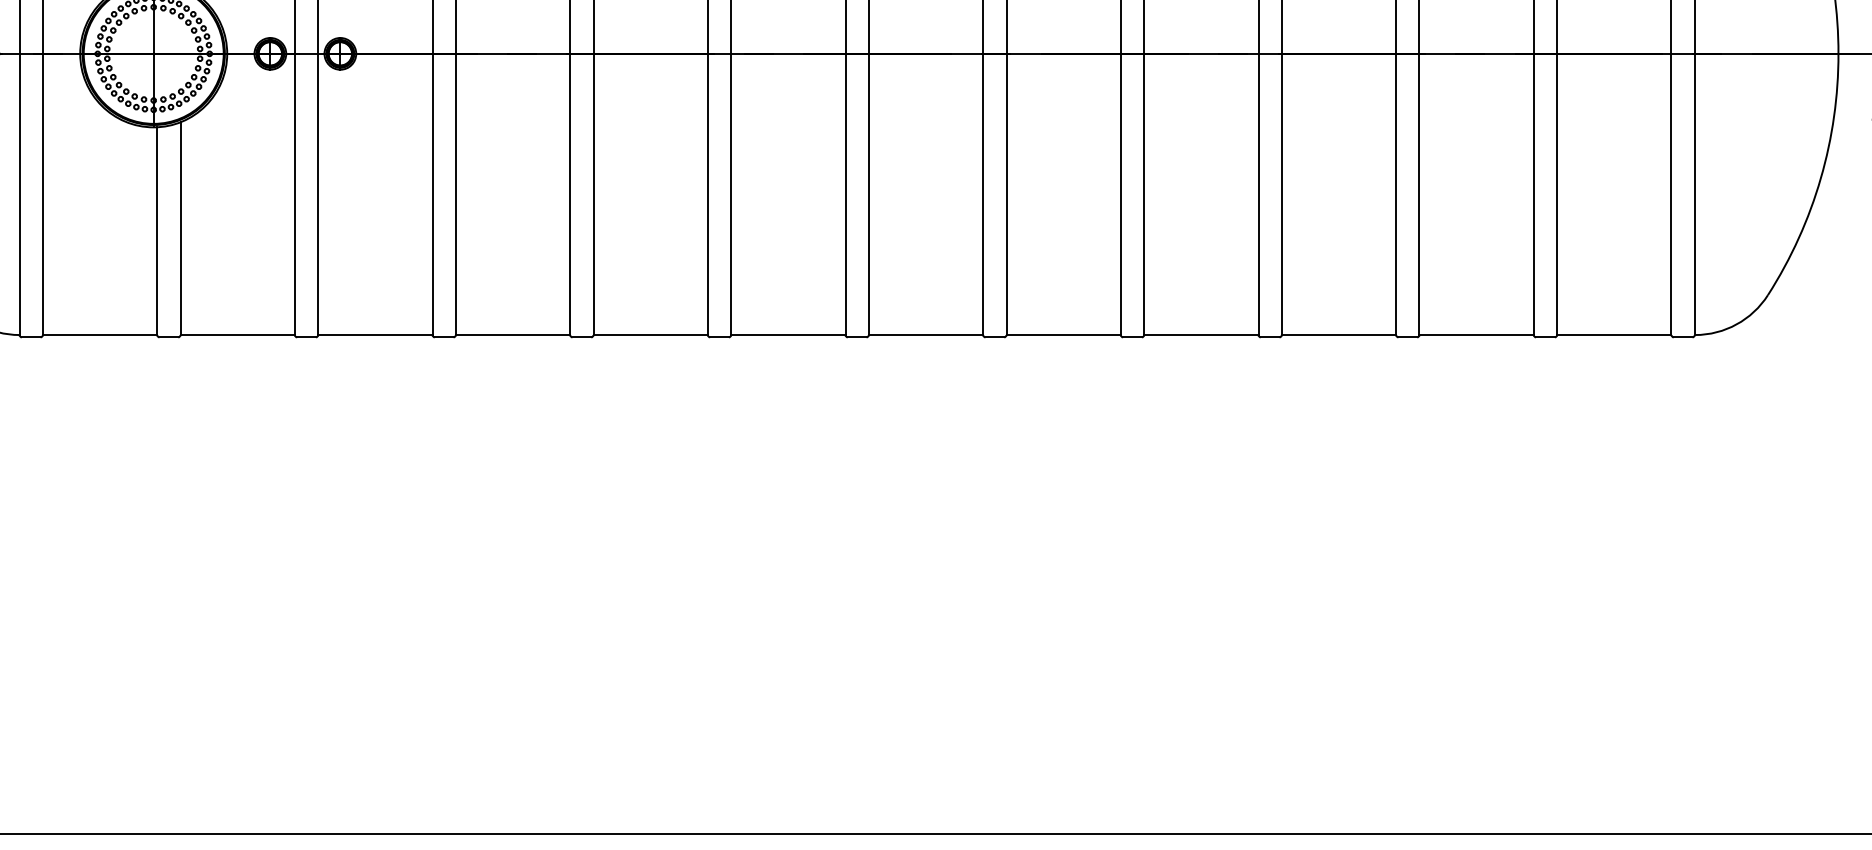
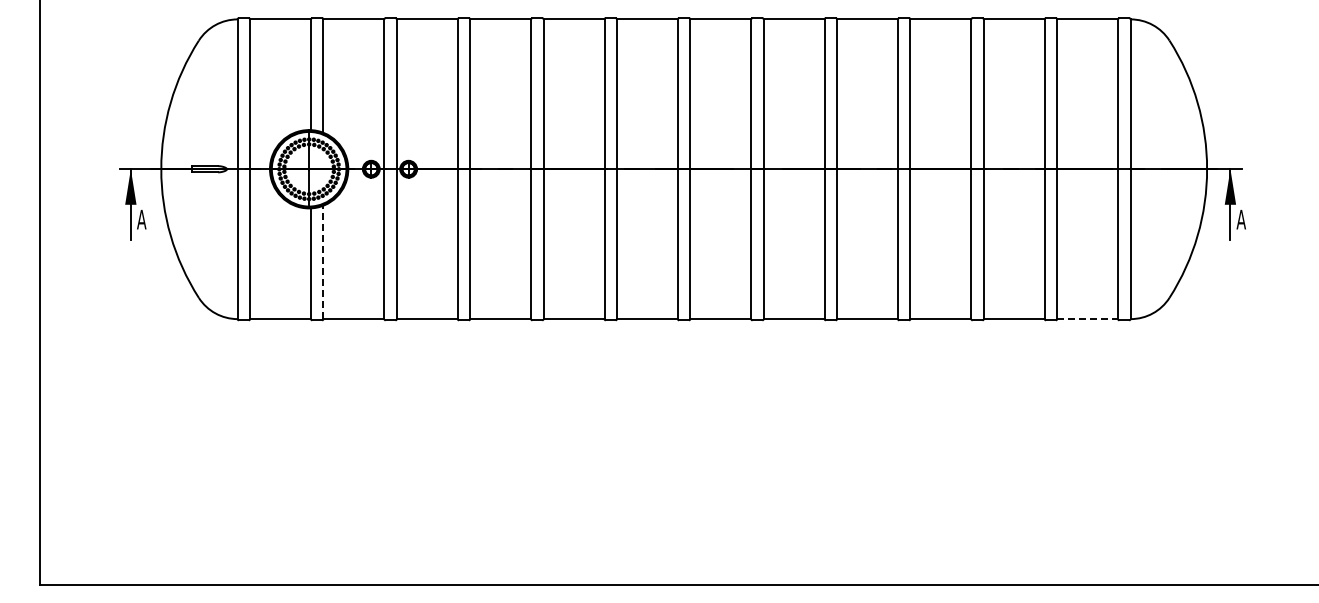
line: (180, 228) -> (323, 262), solid -> dashed
line: (1615, 335) -> (1088, 319), solid -> dashed

